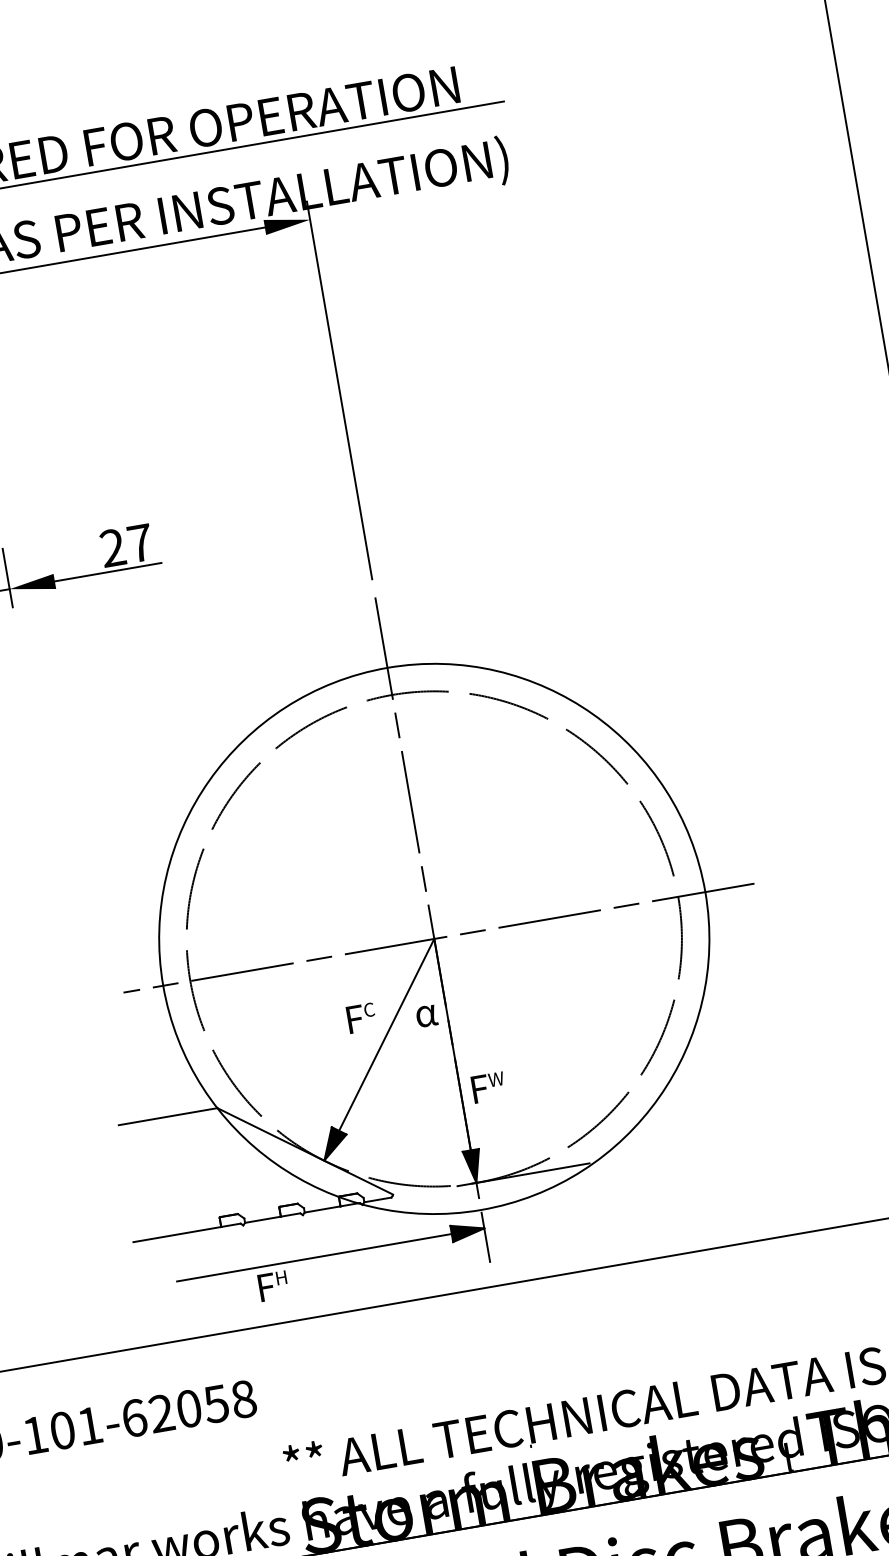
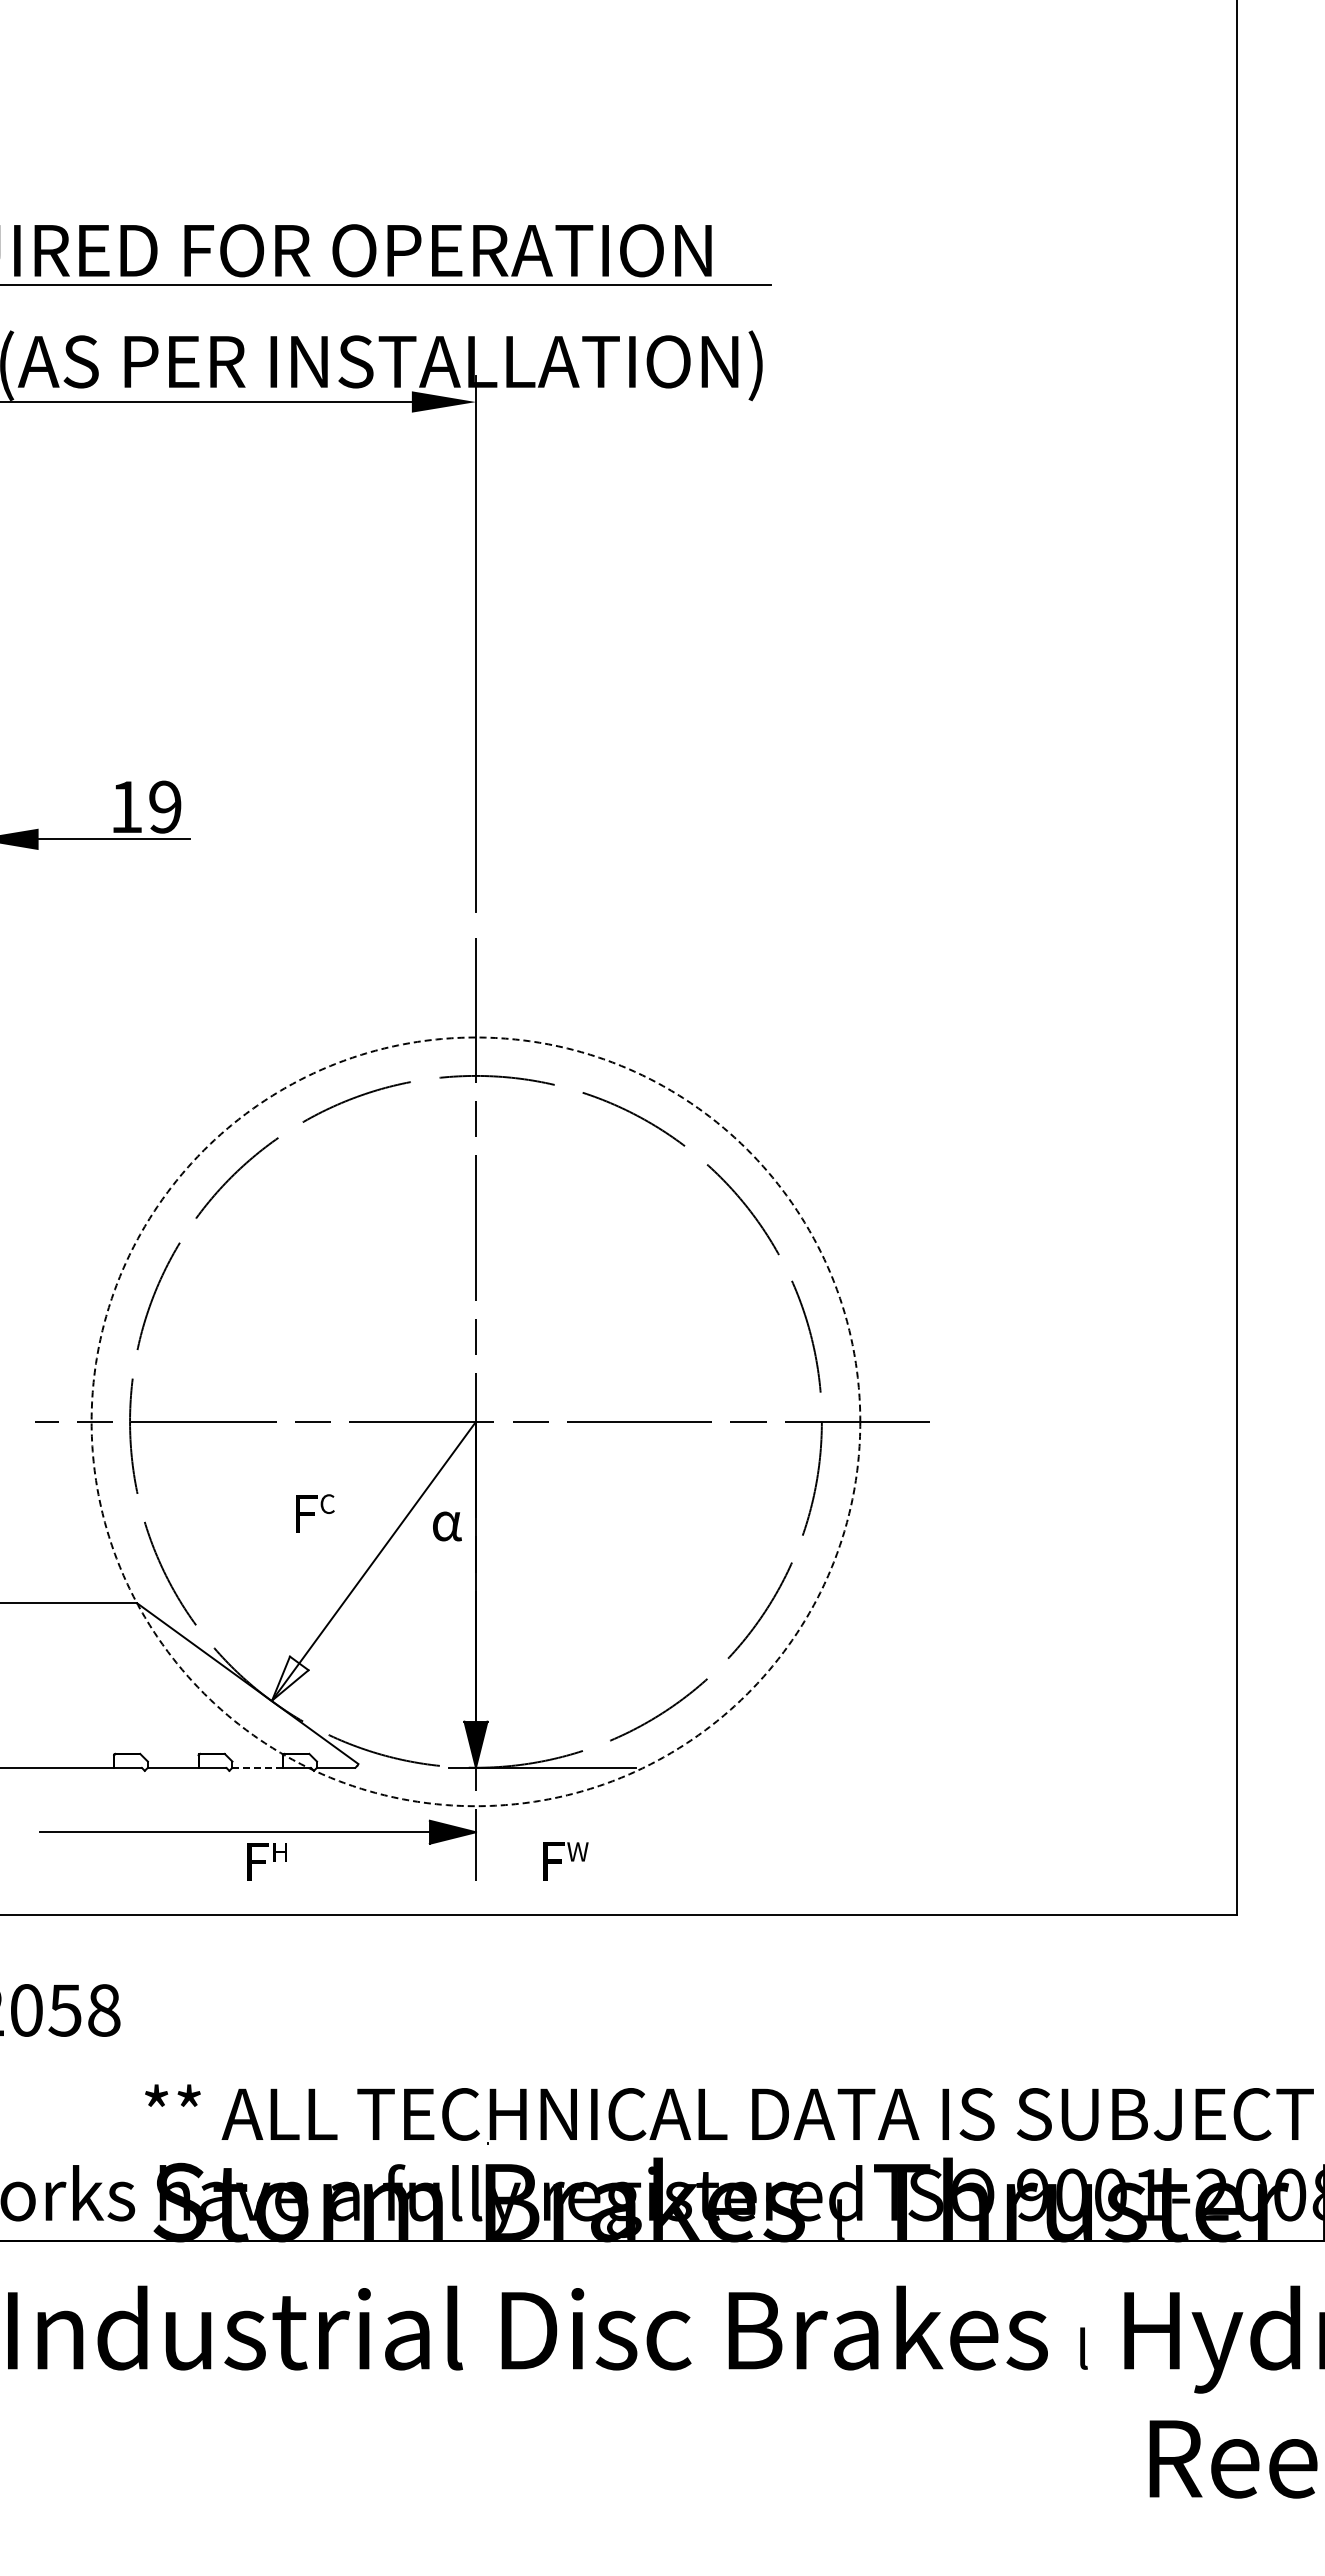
text: (126, 545) -> (145, 806), 27 -> 19
circle: (433, 938) -> (475, 1421), solid -> dashed
text: (361, 1018) -> (315, 1513), moved
text: (488, 1087) -> (565, 1861), moved
fill: (334, 1142) -> (290, 1678), removed
line: (323, 1209) -> (258, 1767), solid -> dashed
text: (273, 1286) -> (266, 1861), moved

